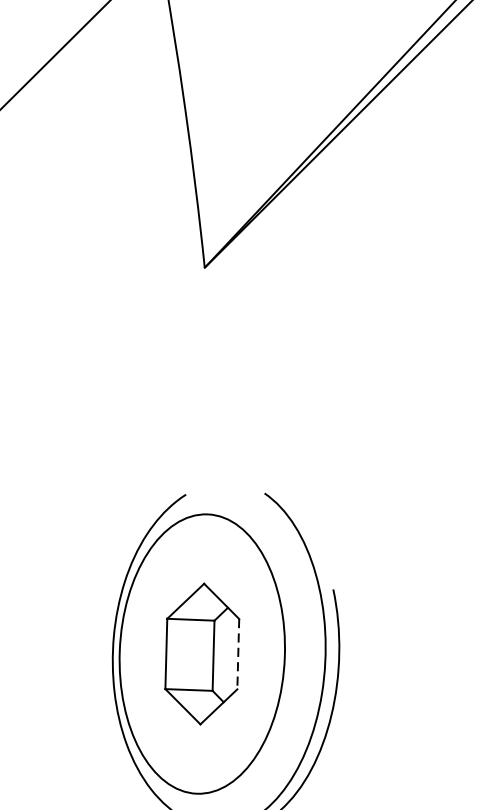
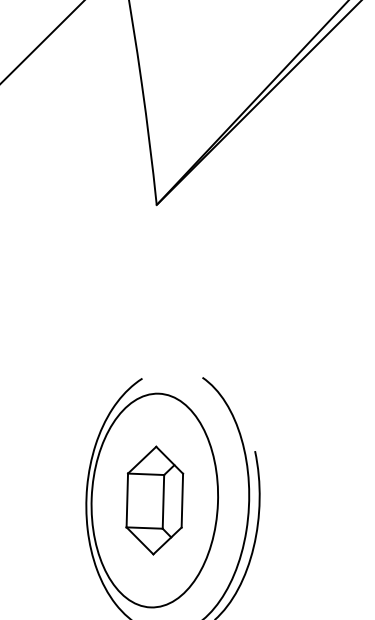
line: (238, 653) -> (182, 500), dashed -> solid

